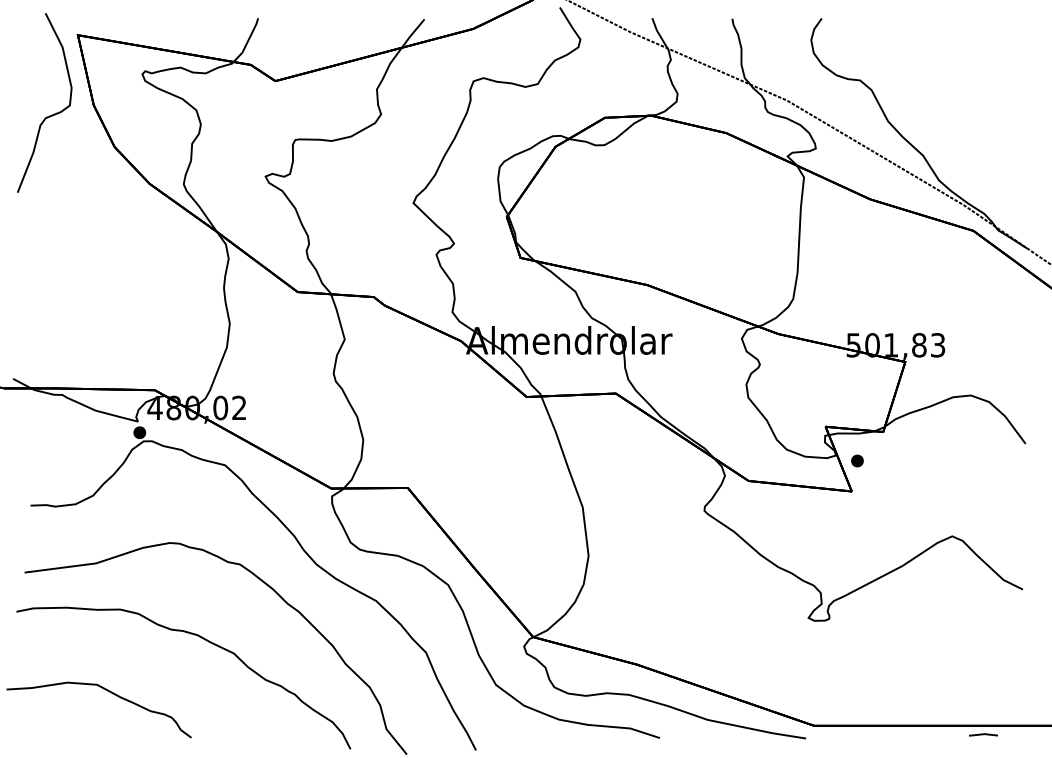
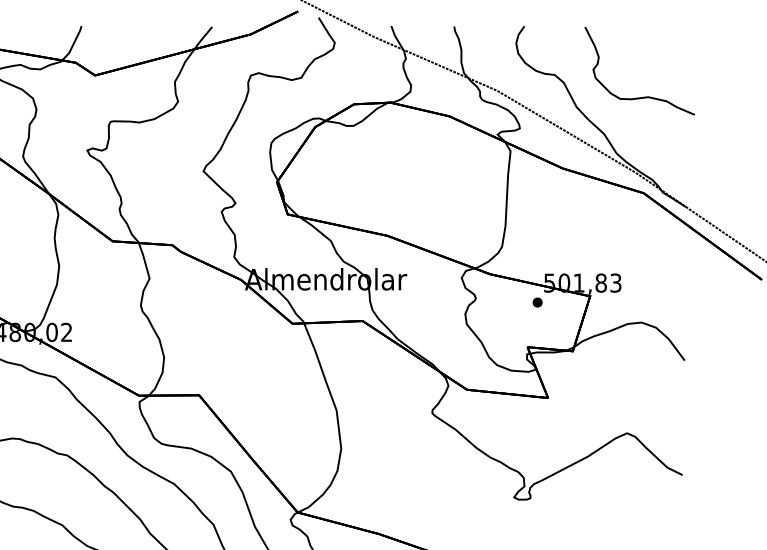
curve: (970, 108) -> (641, 97), added
part: (857, 460) -> (537, 302), moved

